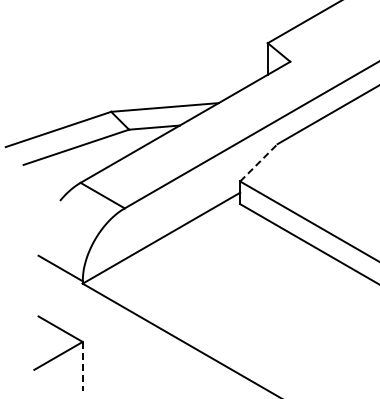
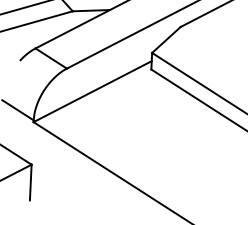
line: (259, 162) -> (166, 39), dashed -> solid
line: (82, 366) -> (30, 182), dashed -> solid

